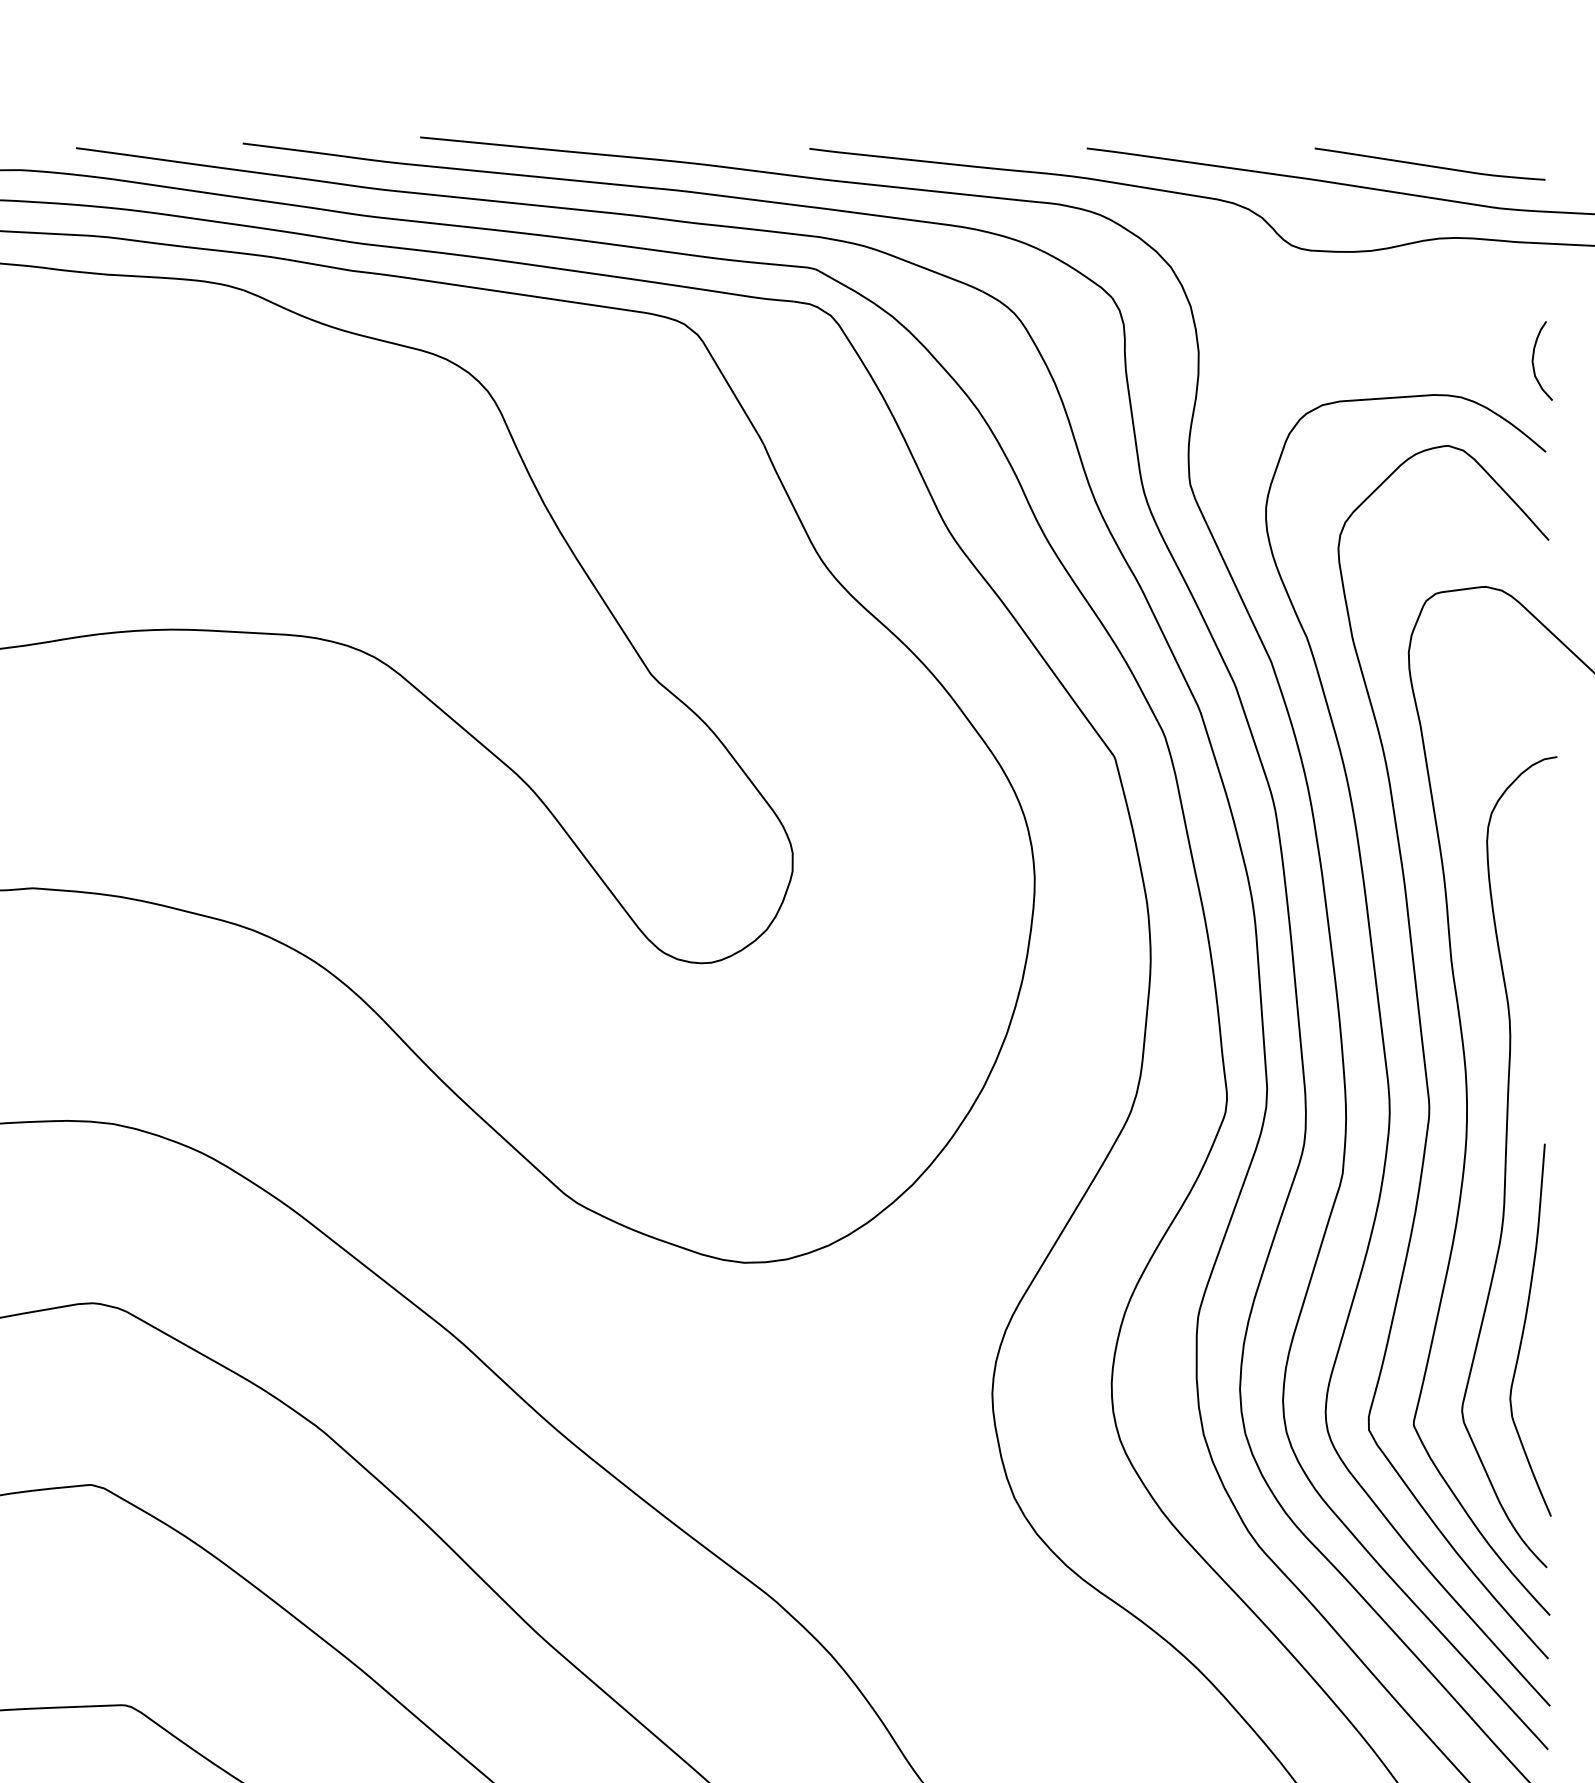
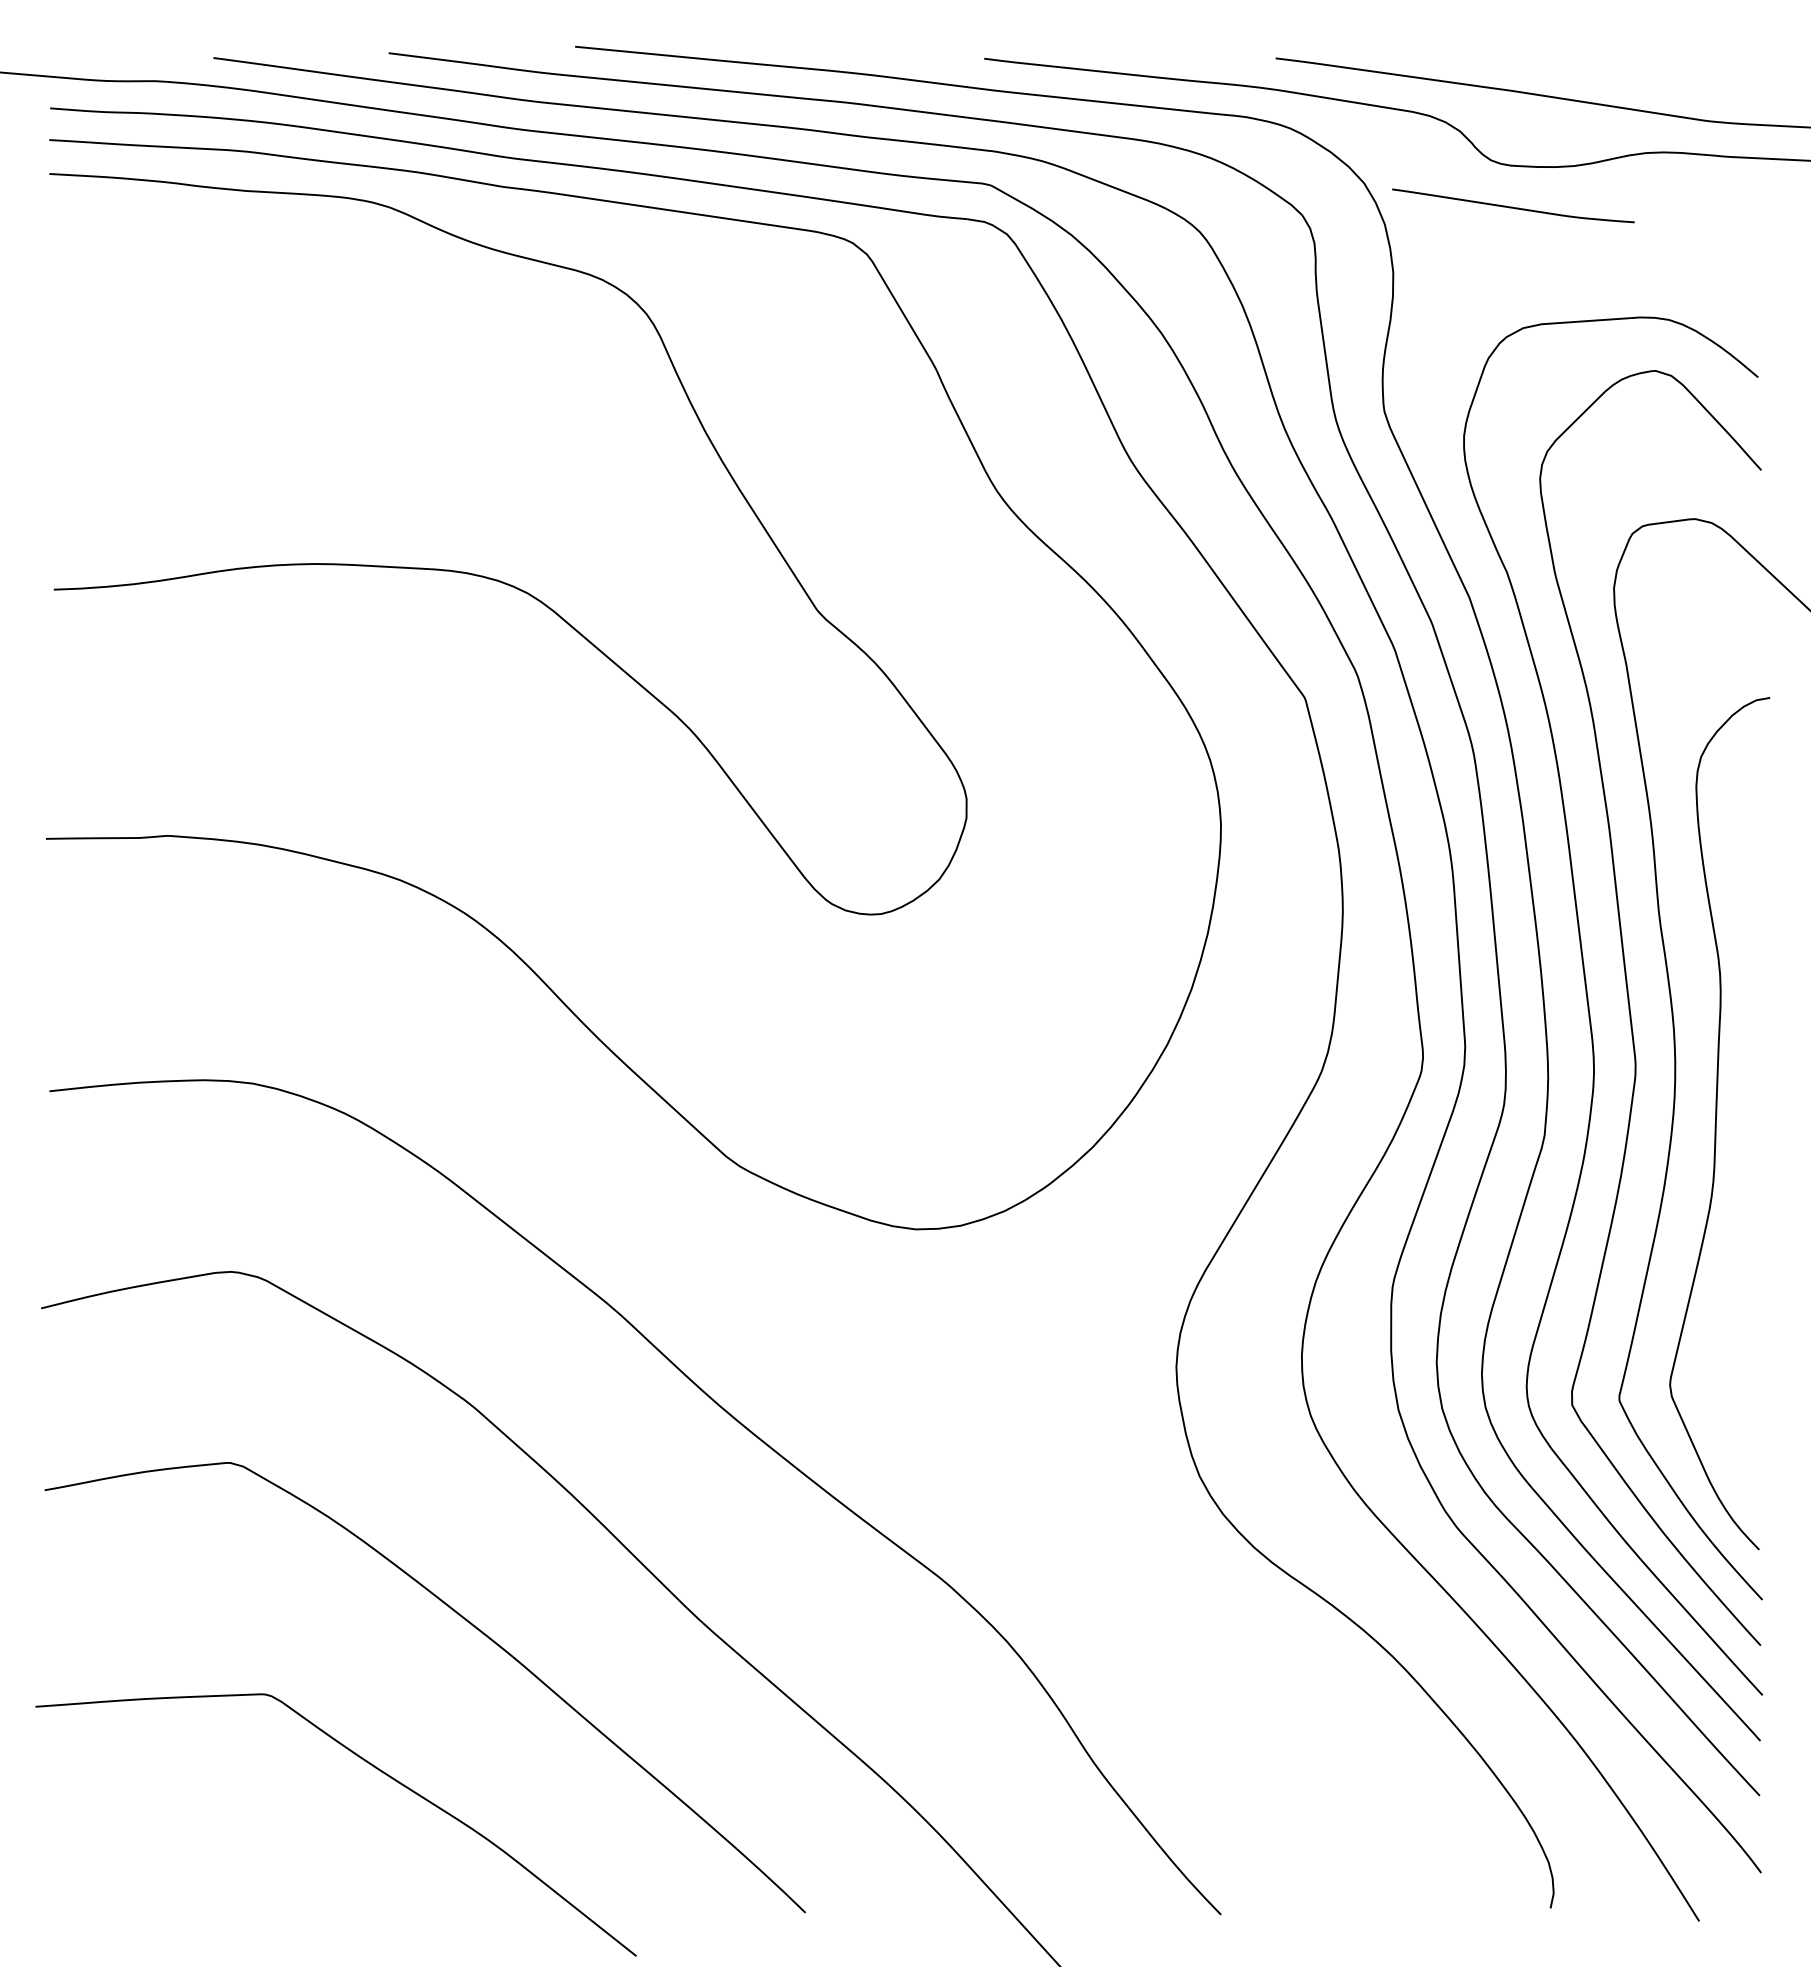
curve: (1429, 164) -> (1512, 206), moved
curve: (1533, 360) -> (1745, 281), removed
curve: (1524, 1330) -> (1735, 1300), removed

